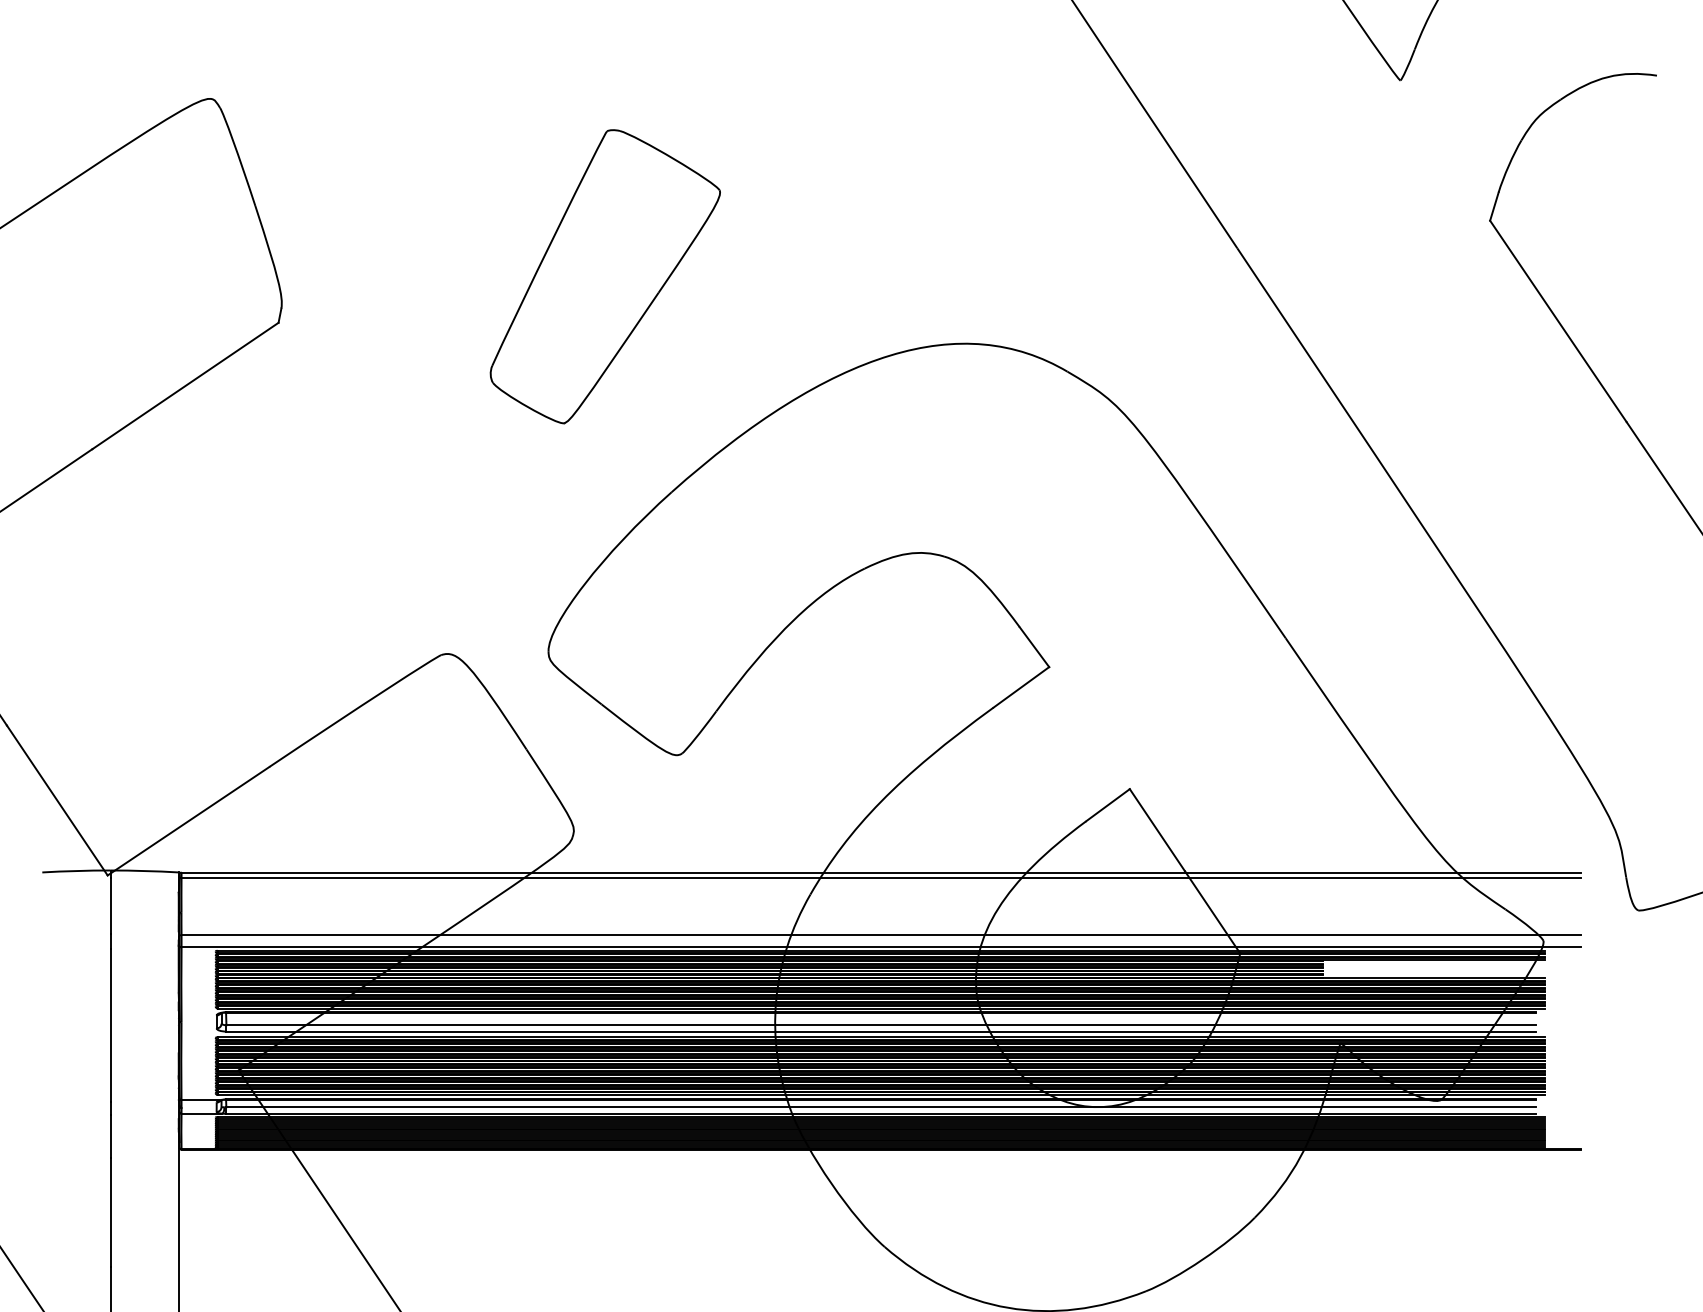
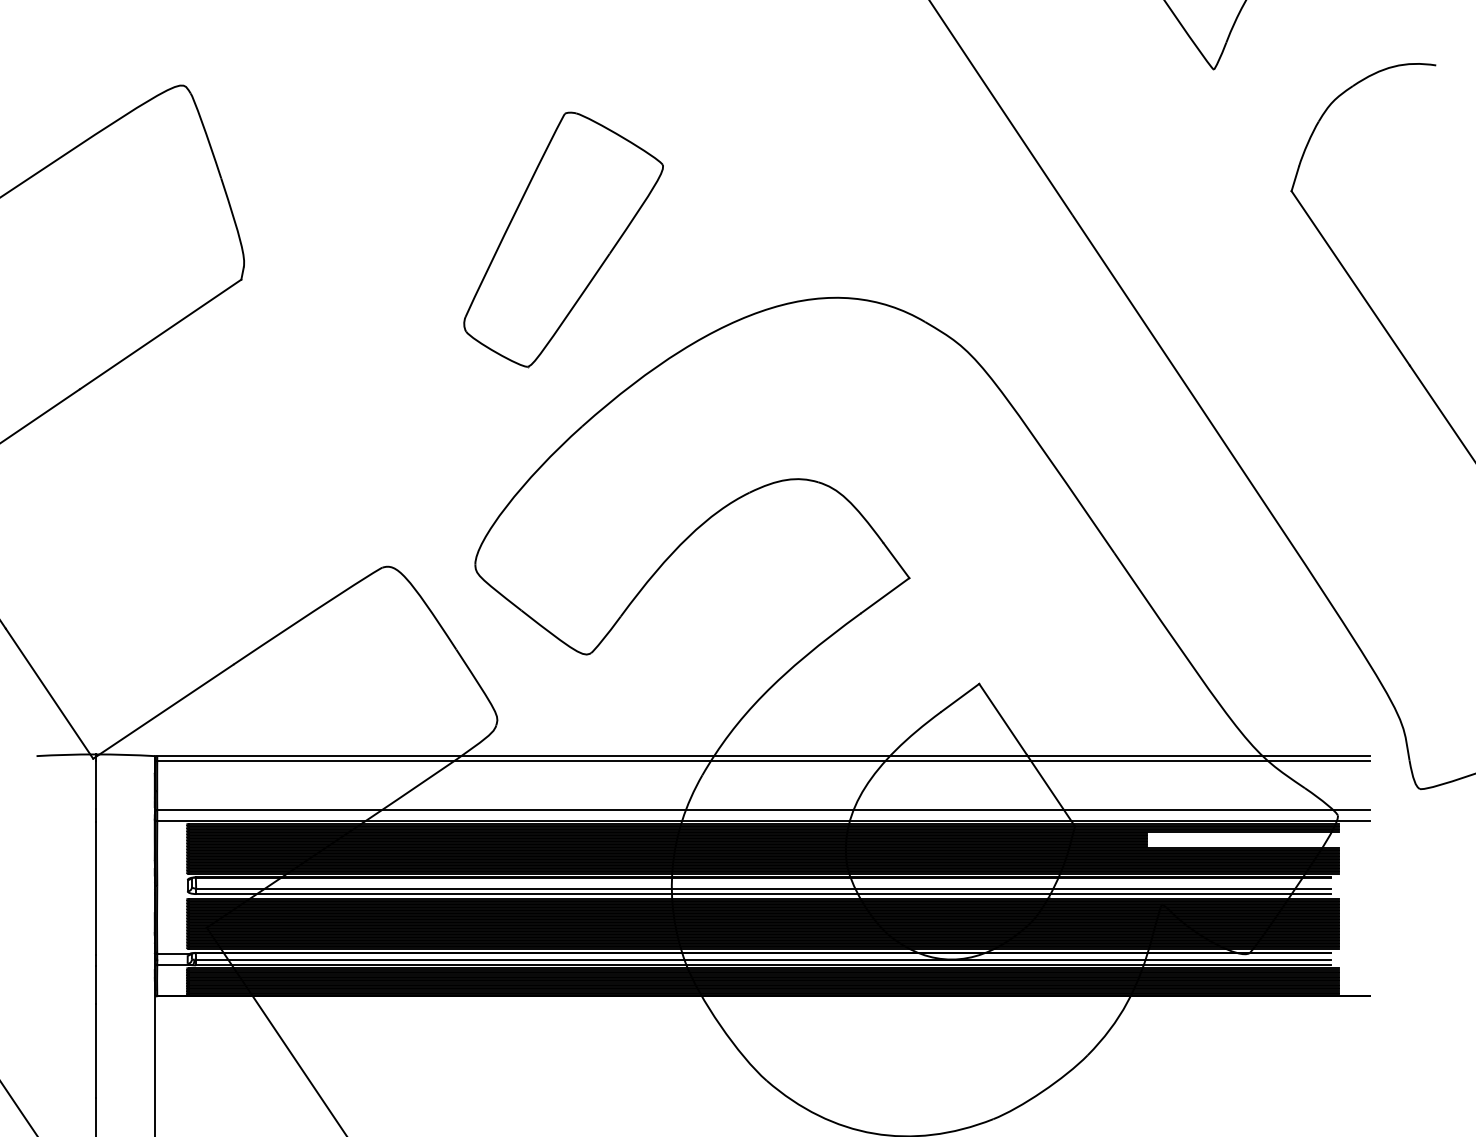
part: (605, 276) -> (563, 239), moved

